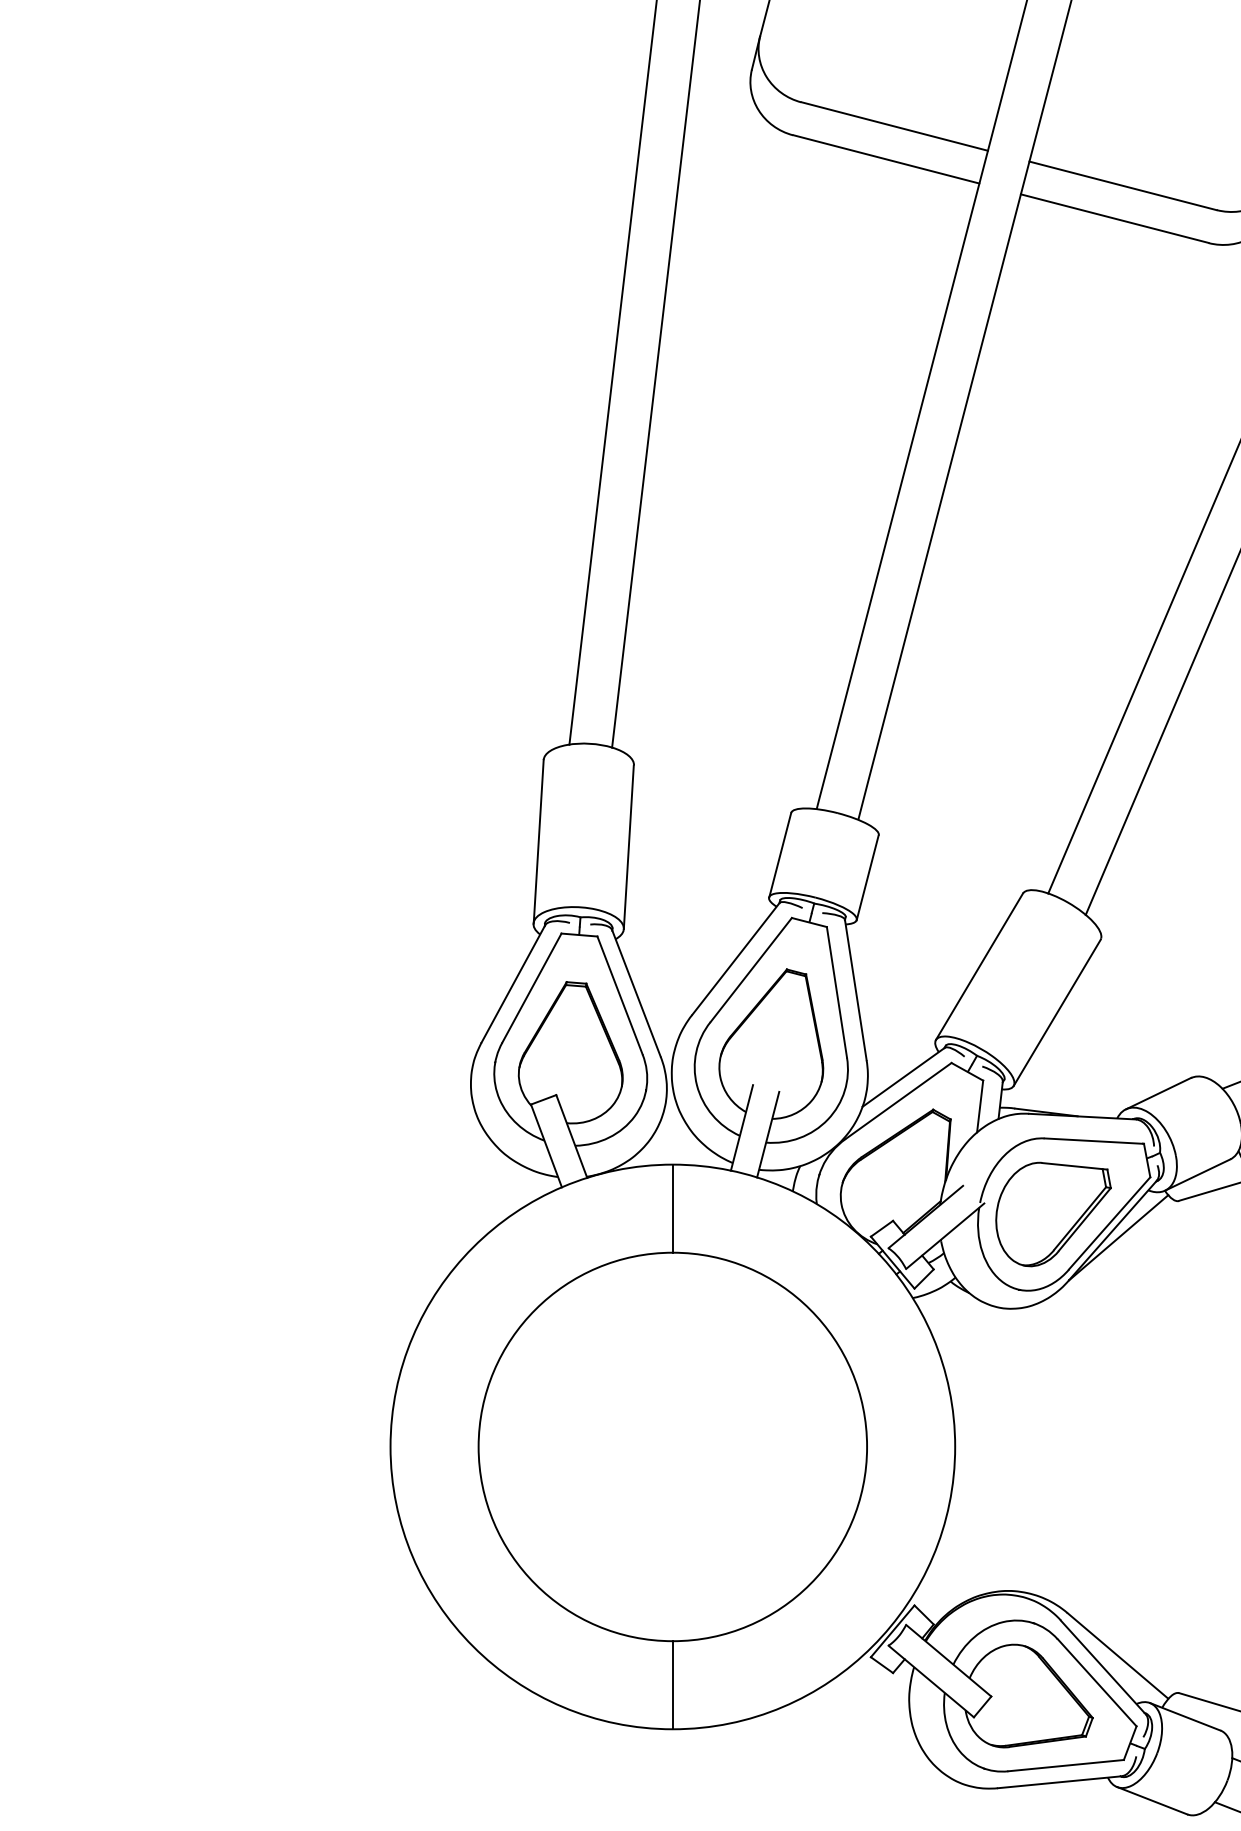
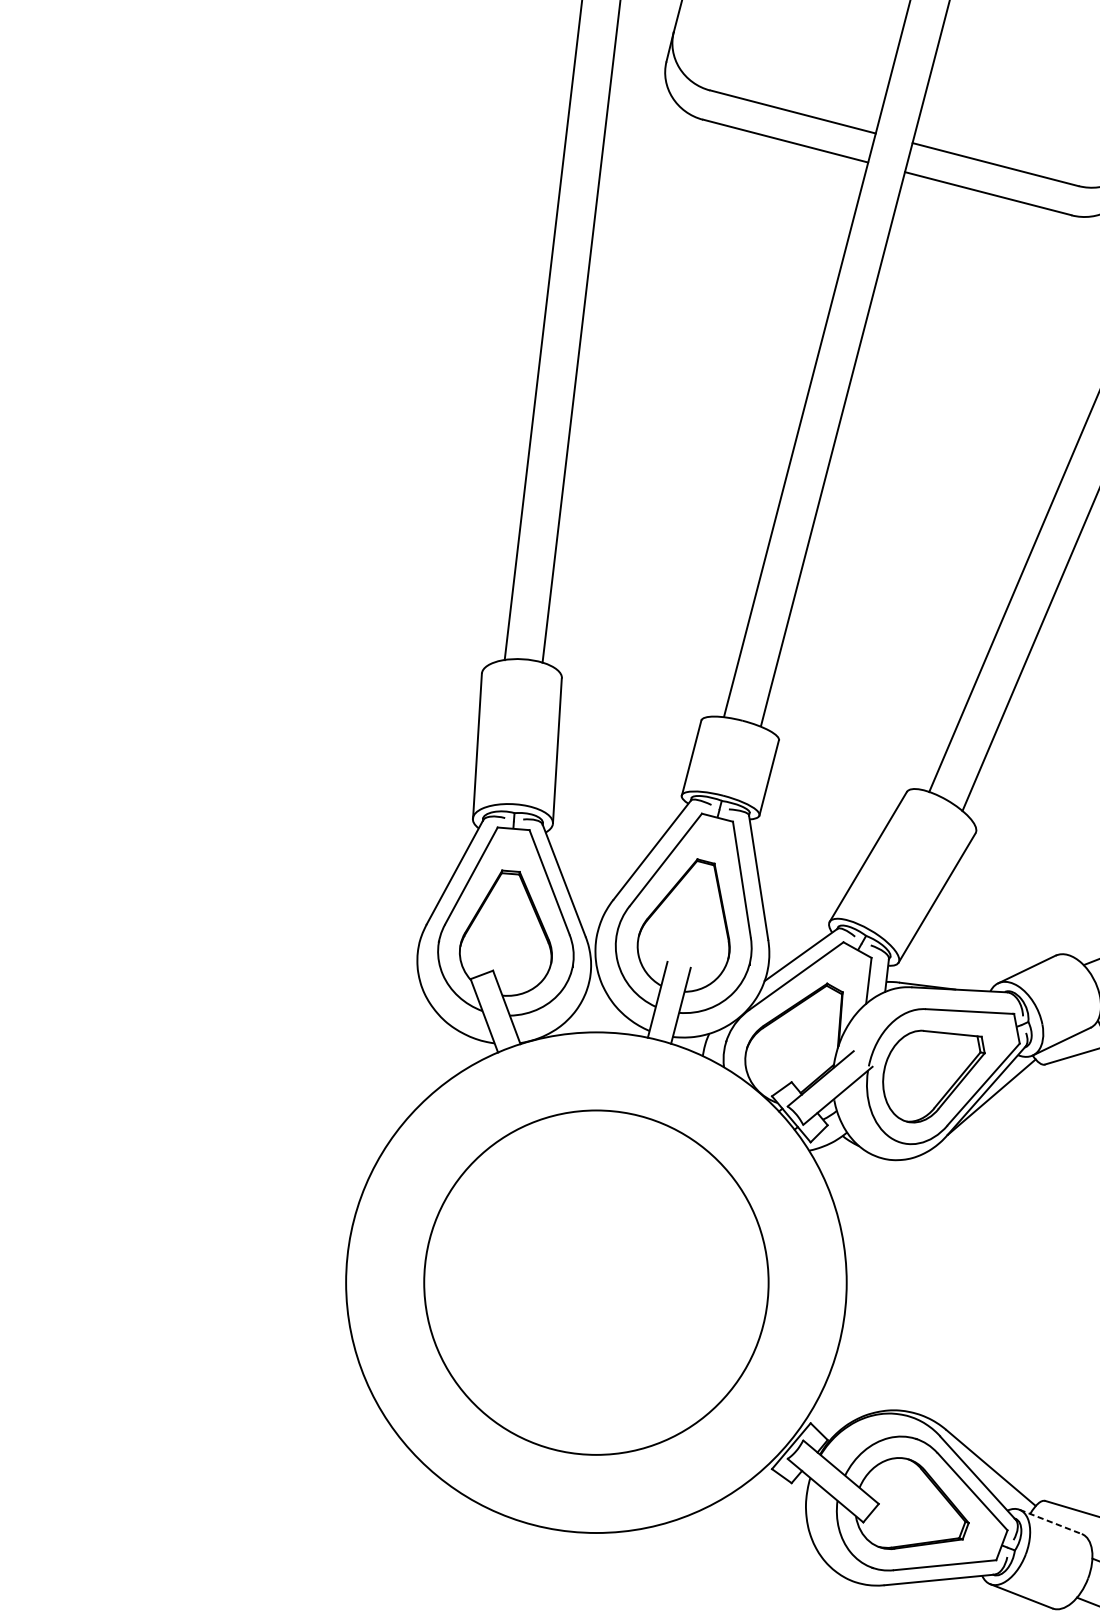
line: (672, 1208) -> (596, 1071), removed
line: (672, 1685) -> (596, 1494), removed
line: (1185, 1716) -> (1050, 1521), solid -> dashed

